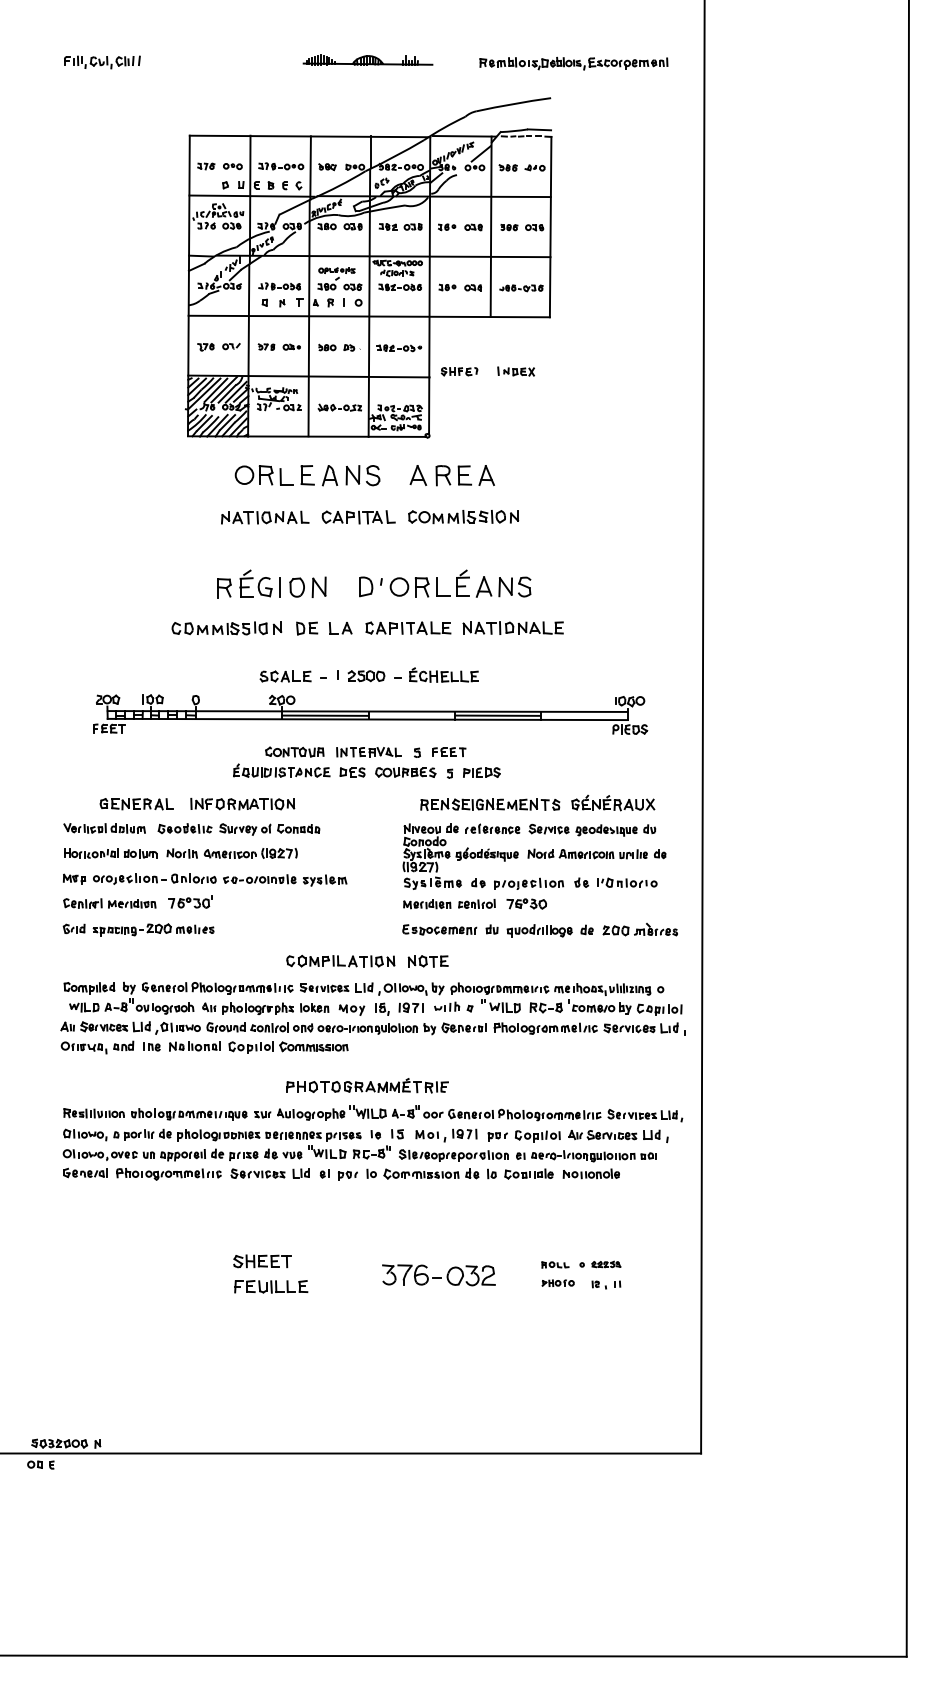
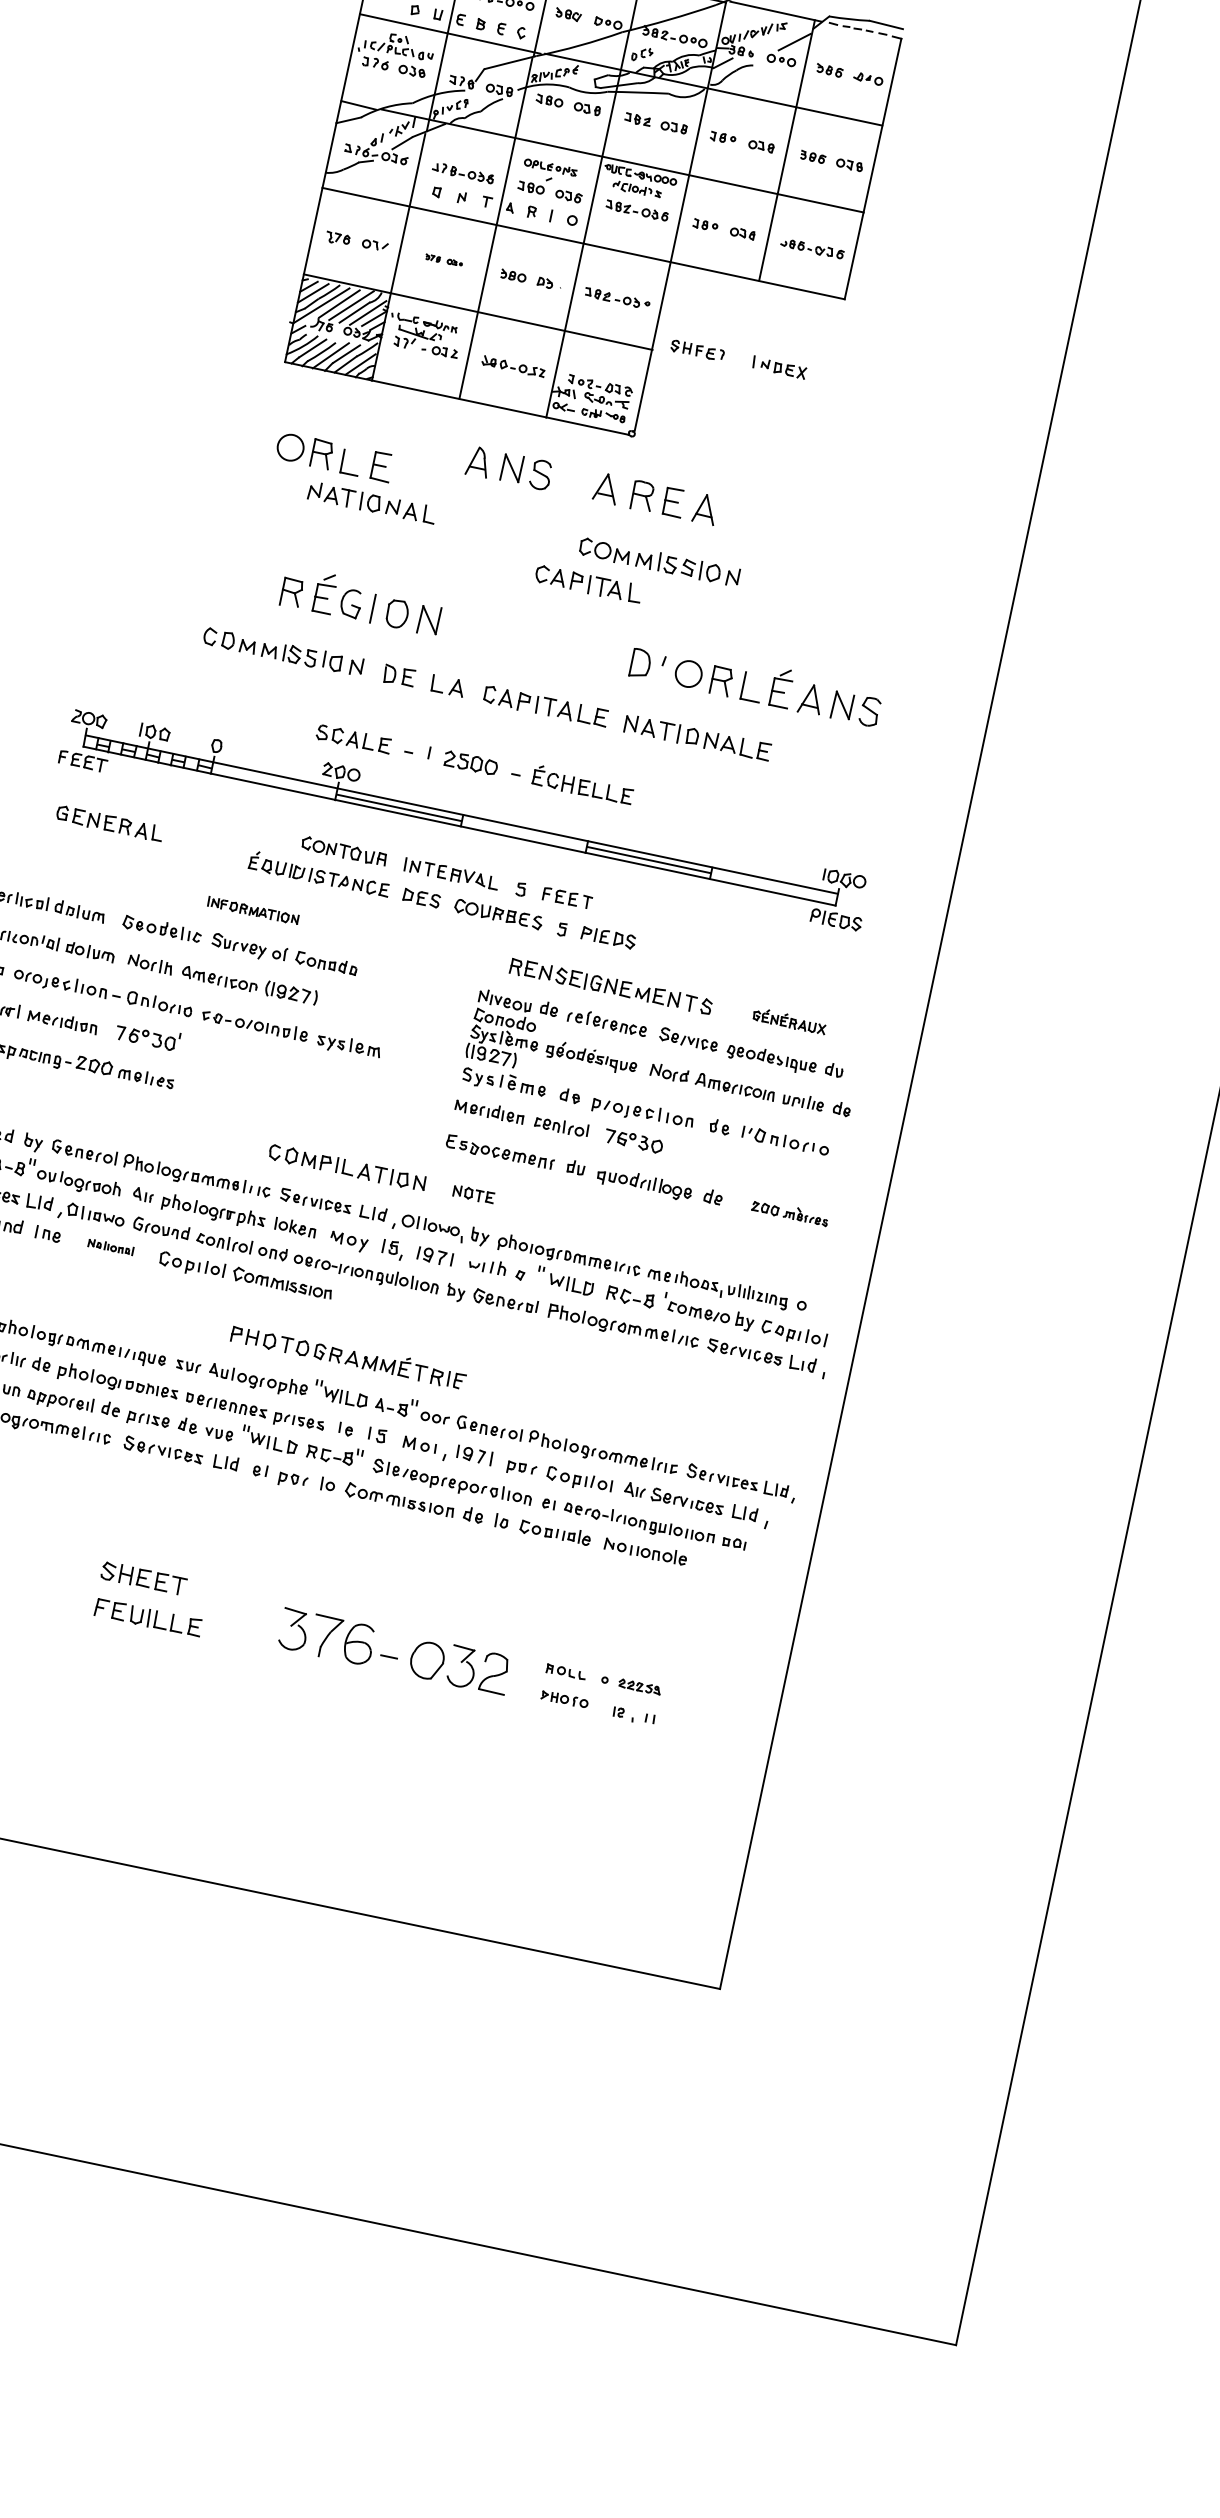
part: (278, 346) -> (443, 259), size x0.6
part: (274, 475) -> (333, 457), moved
part: (358, 517) -> (588, 584), moved
part: (437, 583) -> (744, 680), moved
part: (613, 802) -> (790, 1020), size x0.6
part: (242, 803) -> (252, 909), size x0.6
part: (136, 804) -> (109, 823), moved
part: (639, 929) -> (789, 1212), size x0.7
part: (427, 961) -> (472, 1194), size x0.7
part: (194, 1046) -> (110, 1246), size x0.6
part: (438, 1275) -> (393, 1652), size x1.4

